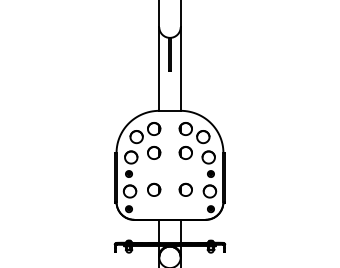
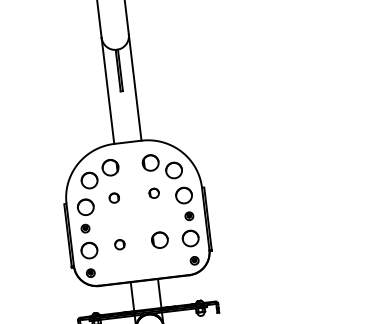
part: (154, 152) -> (114, 197), size x0.6
part: (185, 152) -> (153, 192), size x0.6
part: (154, 189) -> (120, 244), size x0.6

